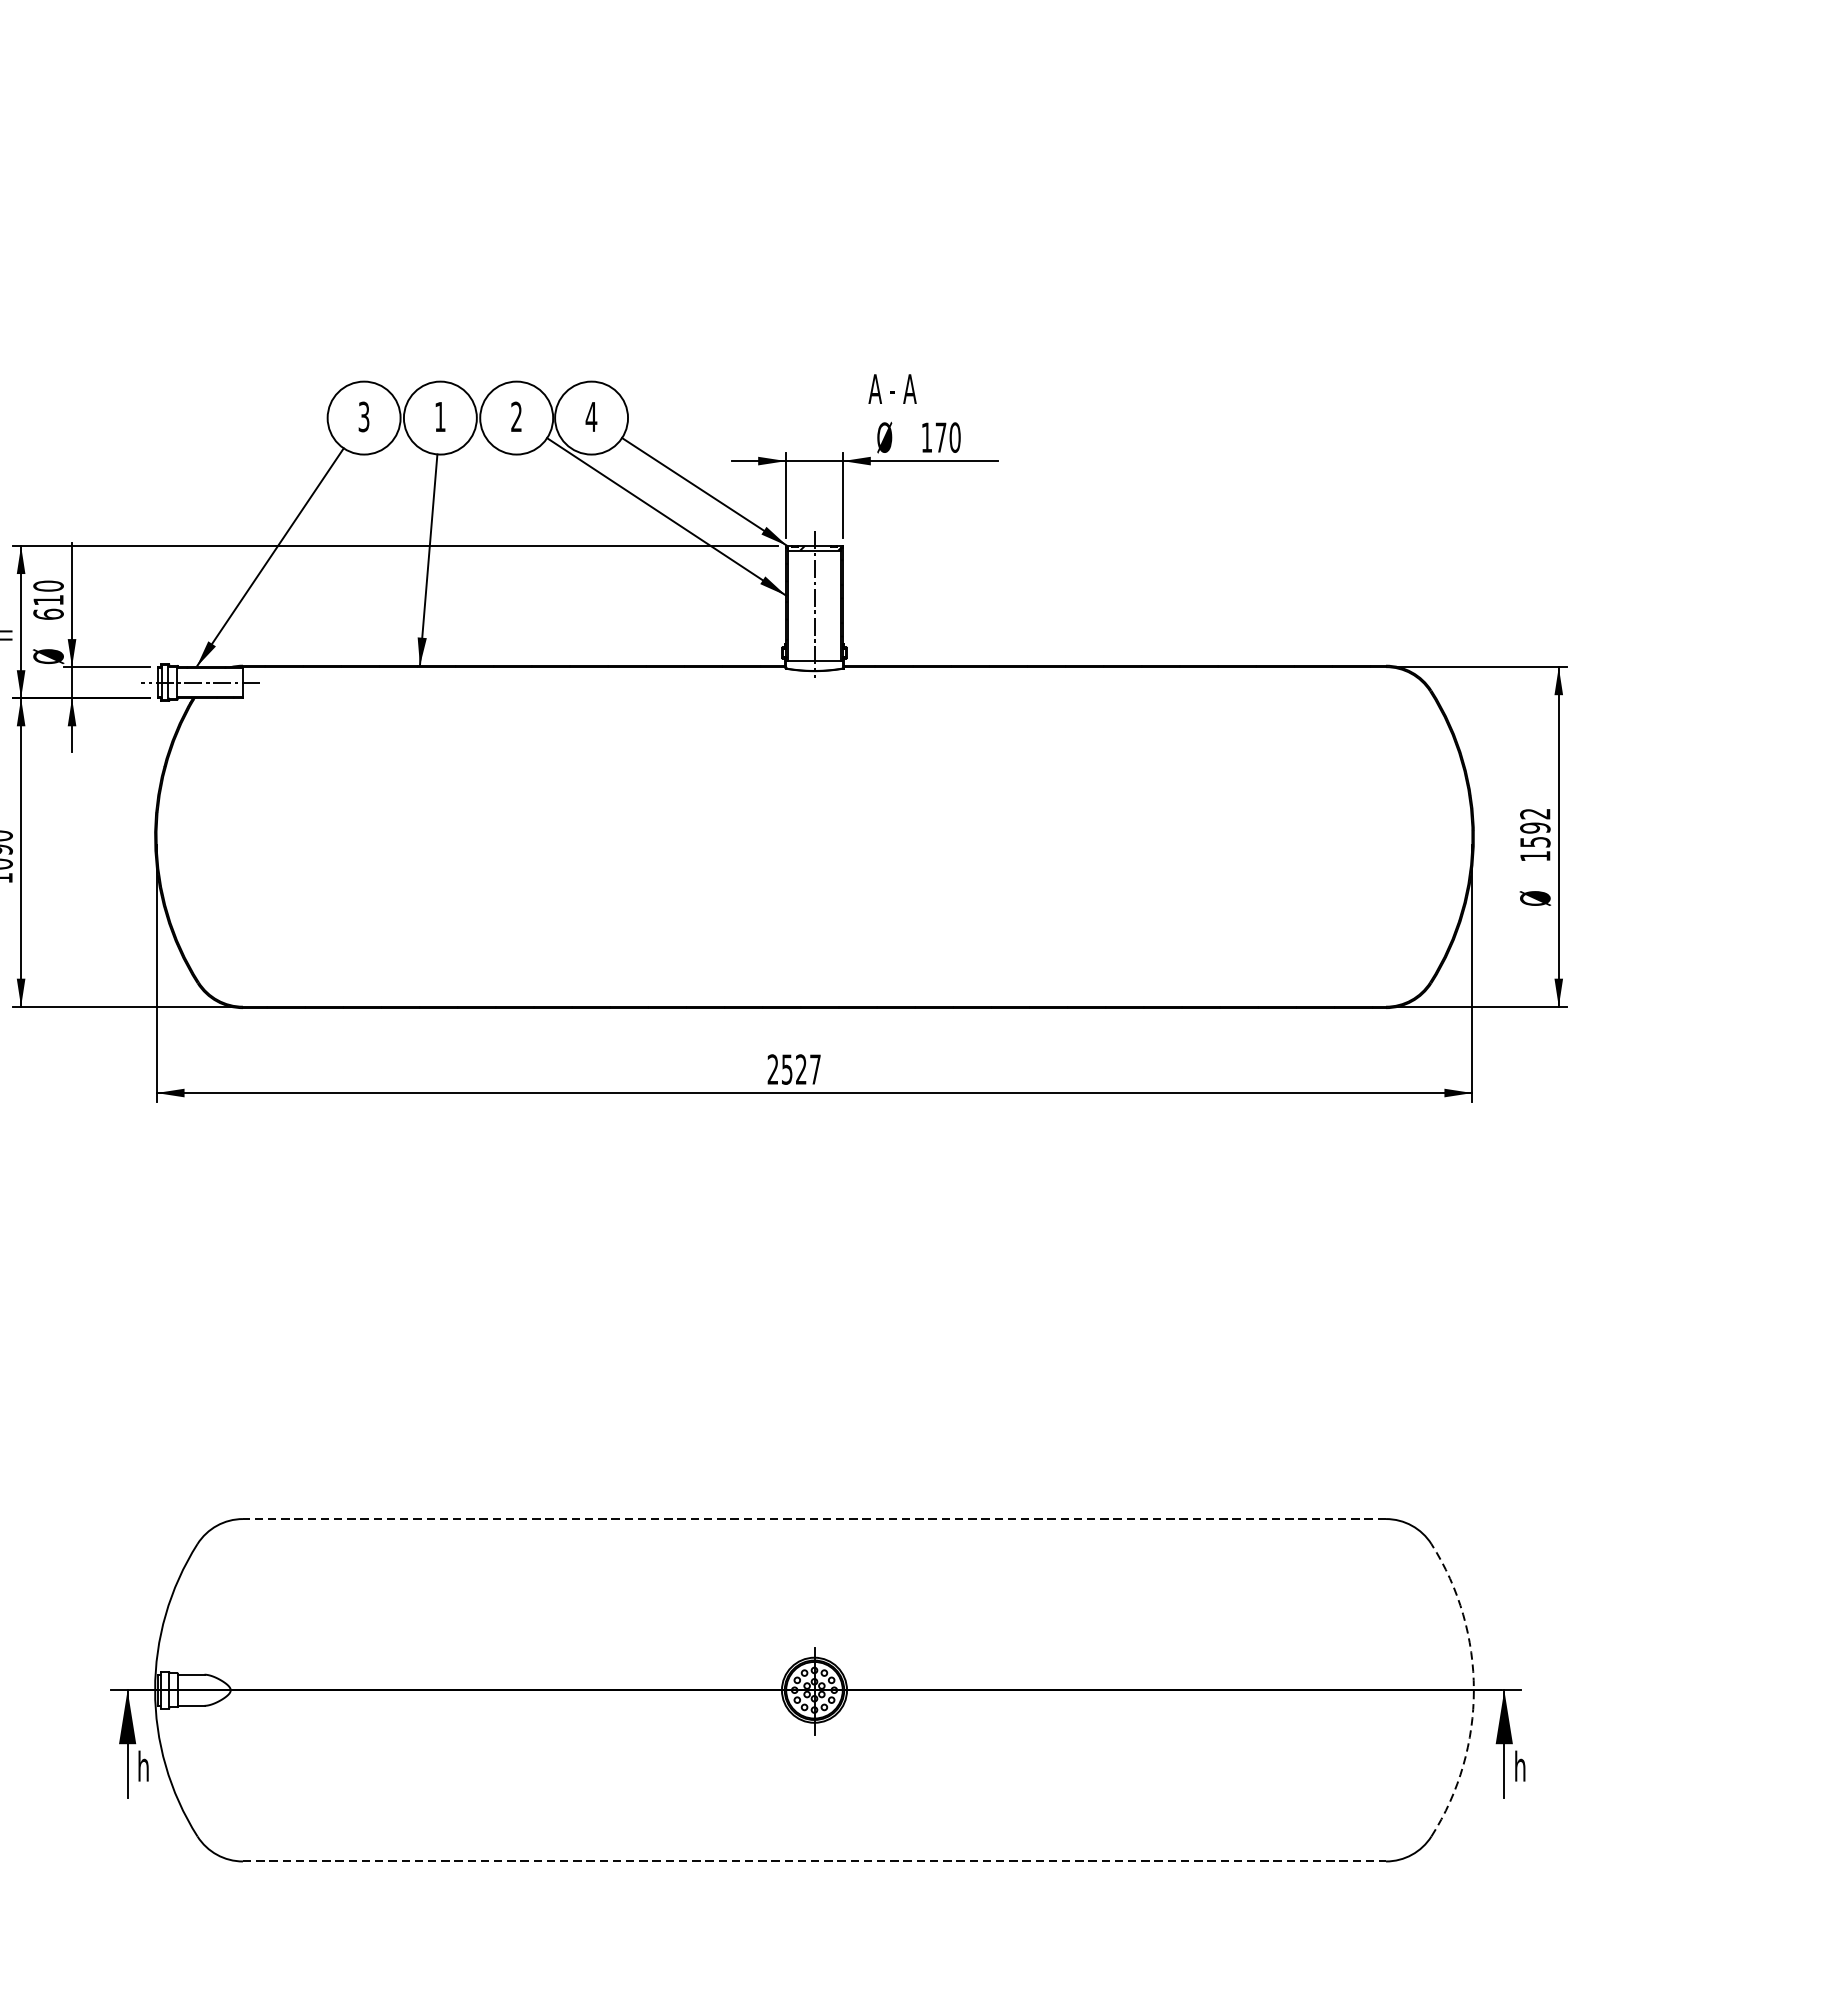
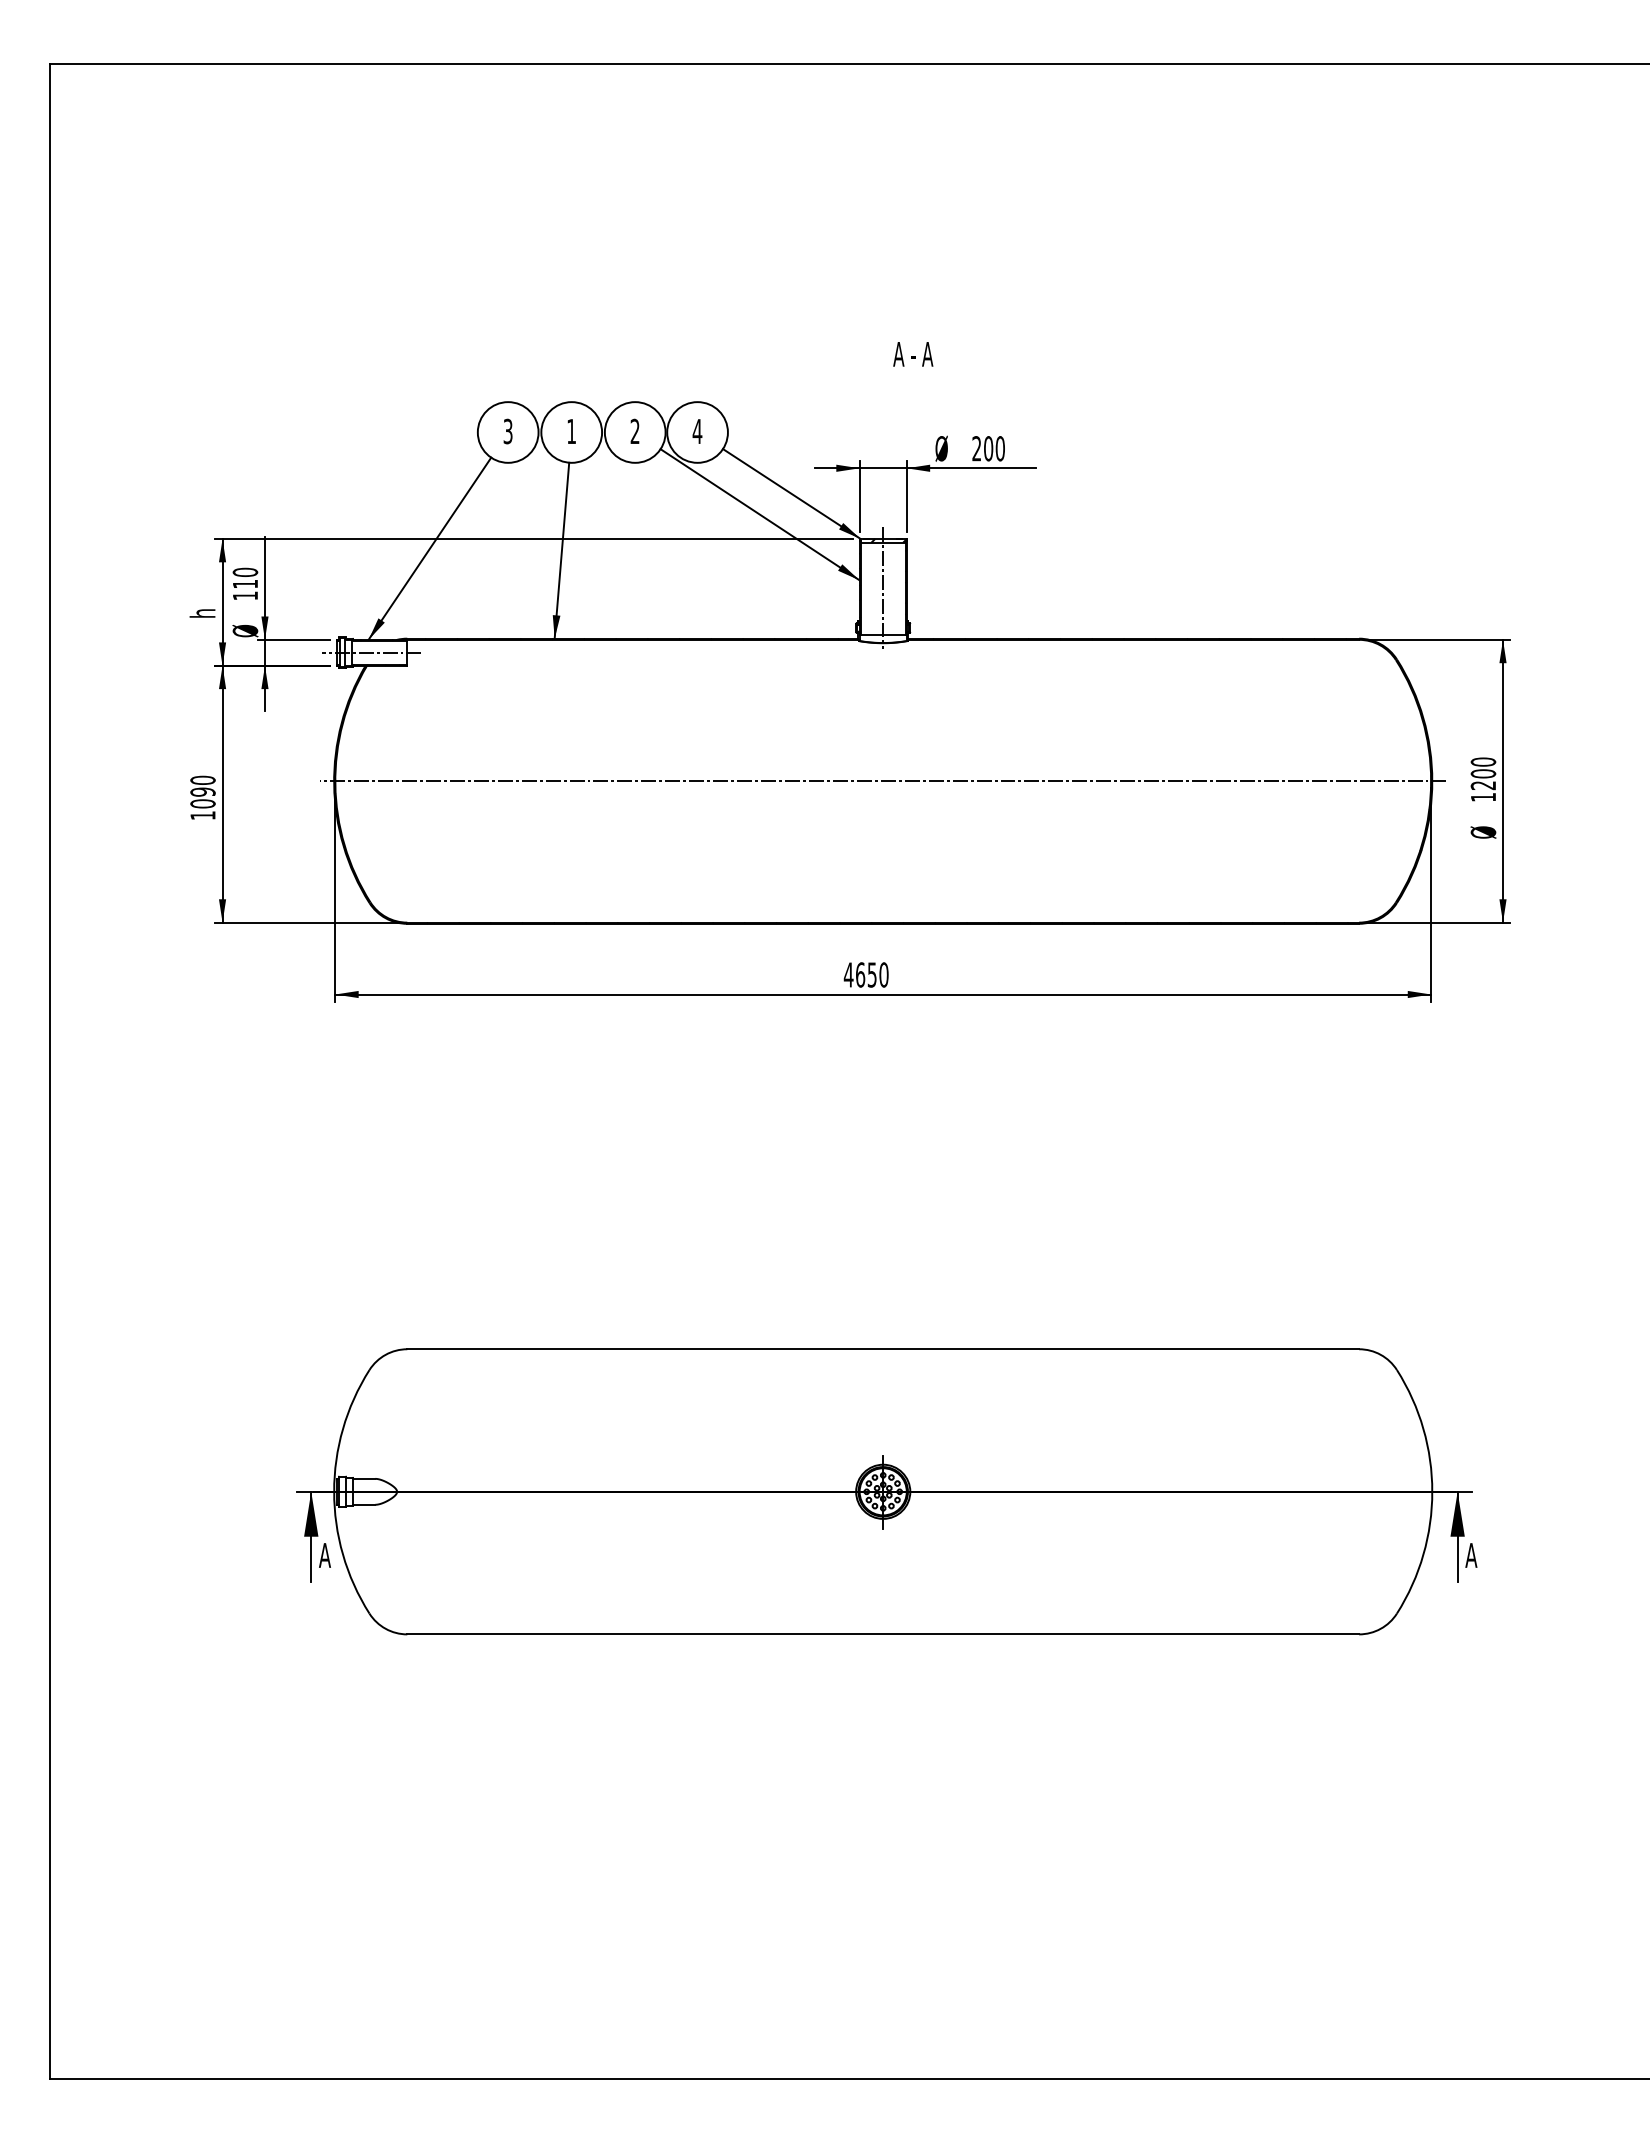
text: (892, 389) -> (913, 354), moved
text: (933, 437) -> (982, 448), 170 -> 200
text: (48, 613) -> (245, 595), 610 -> 110
text: (1535, 827) -> (1483, 773), 1592 -> 1200
line: (814, 837) -> (883, 781), added
text: (793, 1069) -> (865, 974), 2527 -> 4650
line: (814, 1519) -> (883, 1349), dashed -> solid
arc: (1474, 1689) -> (1432, 1491), dashed -> solid
text: (143, 1765) -> (324, 1554), h -> A
text: (1520, 1765) -> (1471, 1554), h -> A
line: (814, 1861) -> (883, 1634), dashed -> solid

